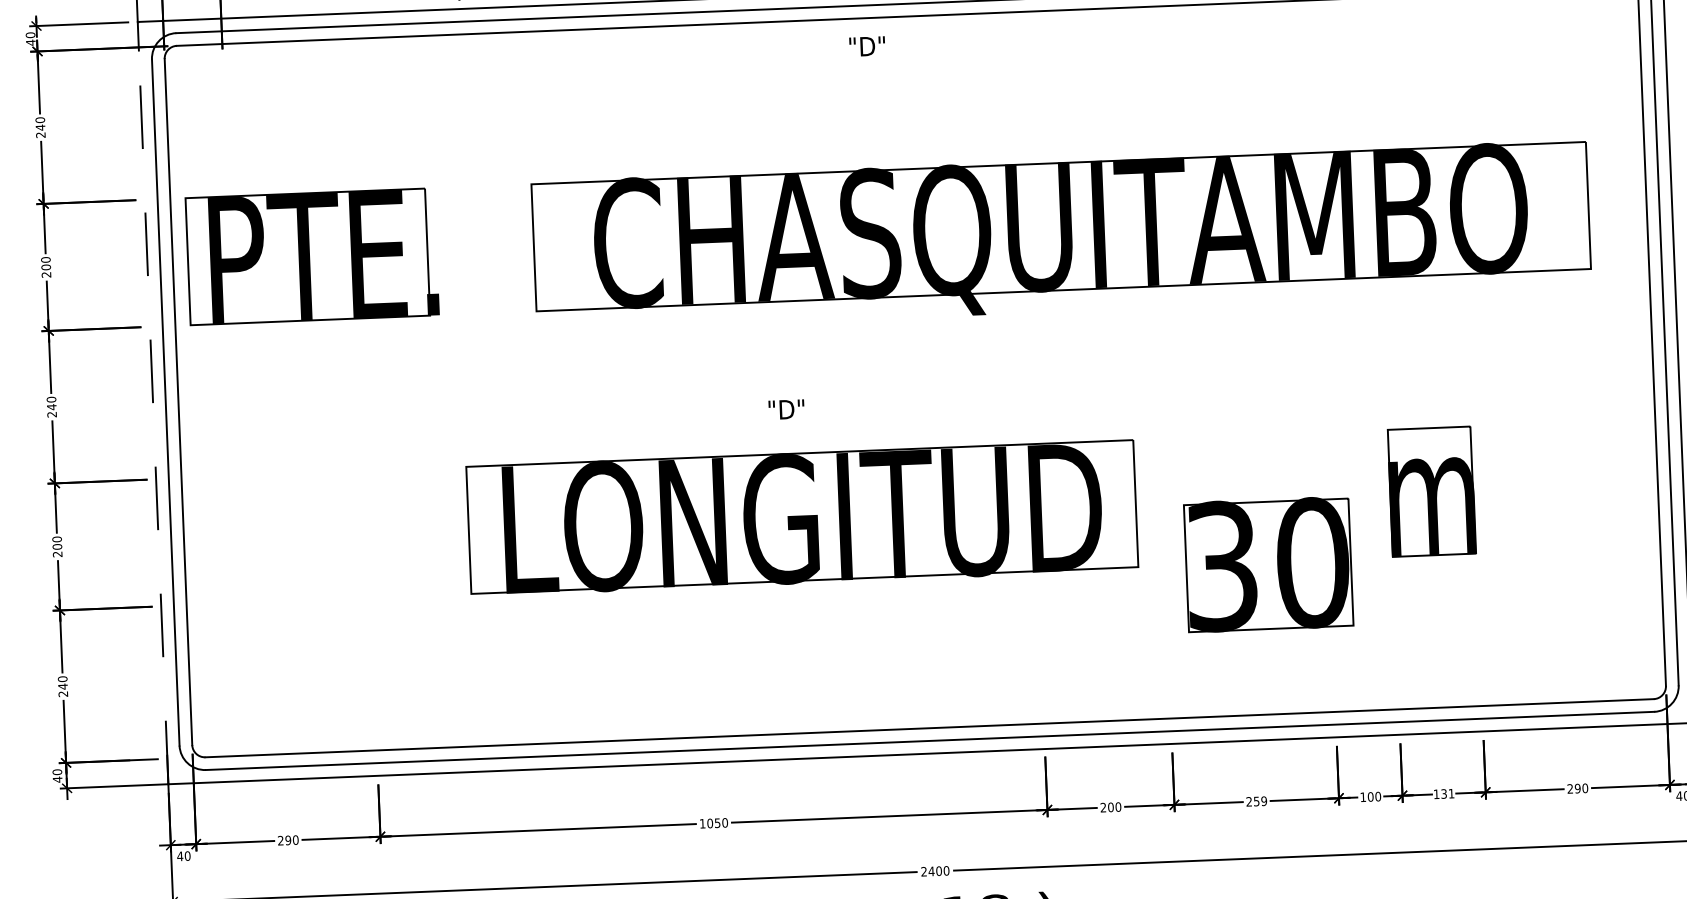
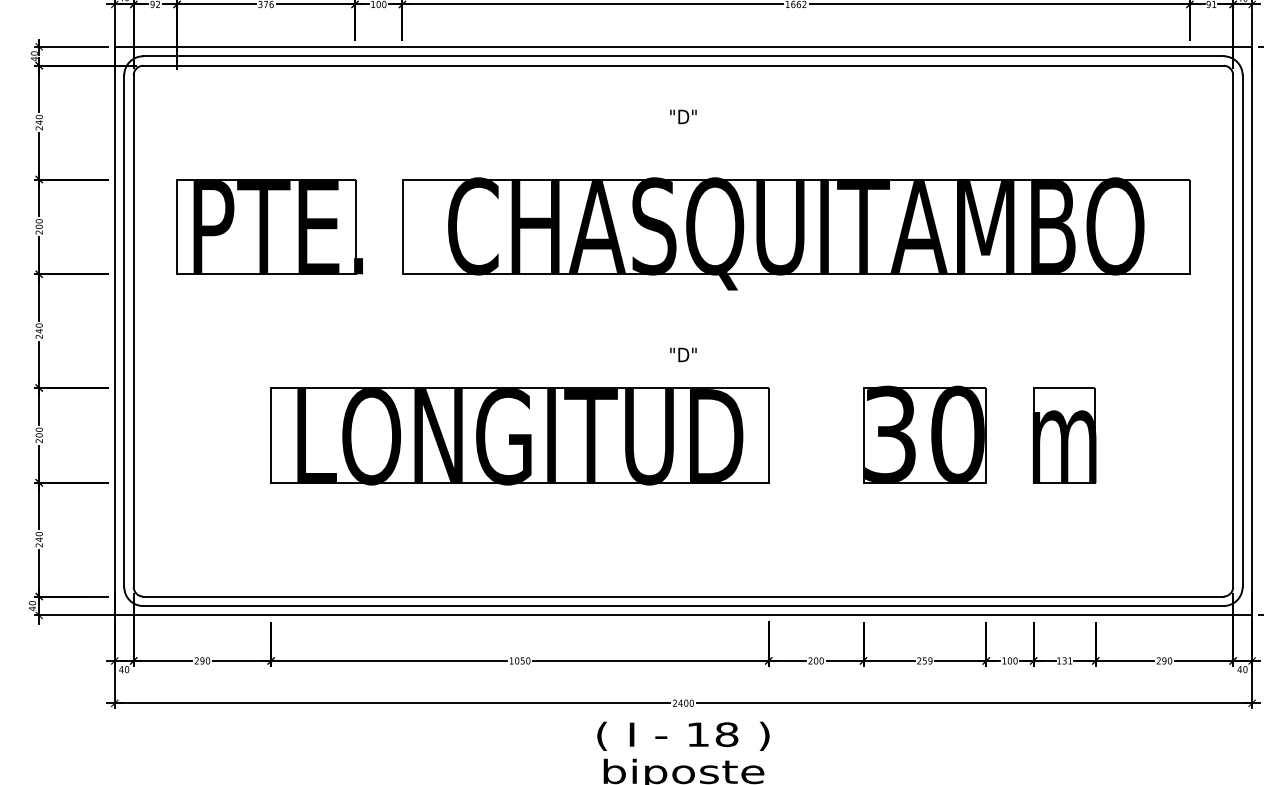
text: (867, 45) -> (683, 116), moved
part: (311, 256) -> (269, 226), moved
line: (152, 402) -> (114, 330), dashed -> solid
text: (786, 409) -> (683, 354), moved
part: (801, 518) -> (519, 436), moved
part: (1268, 564) -> (924, 434), moved

